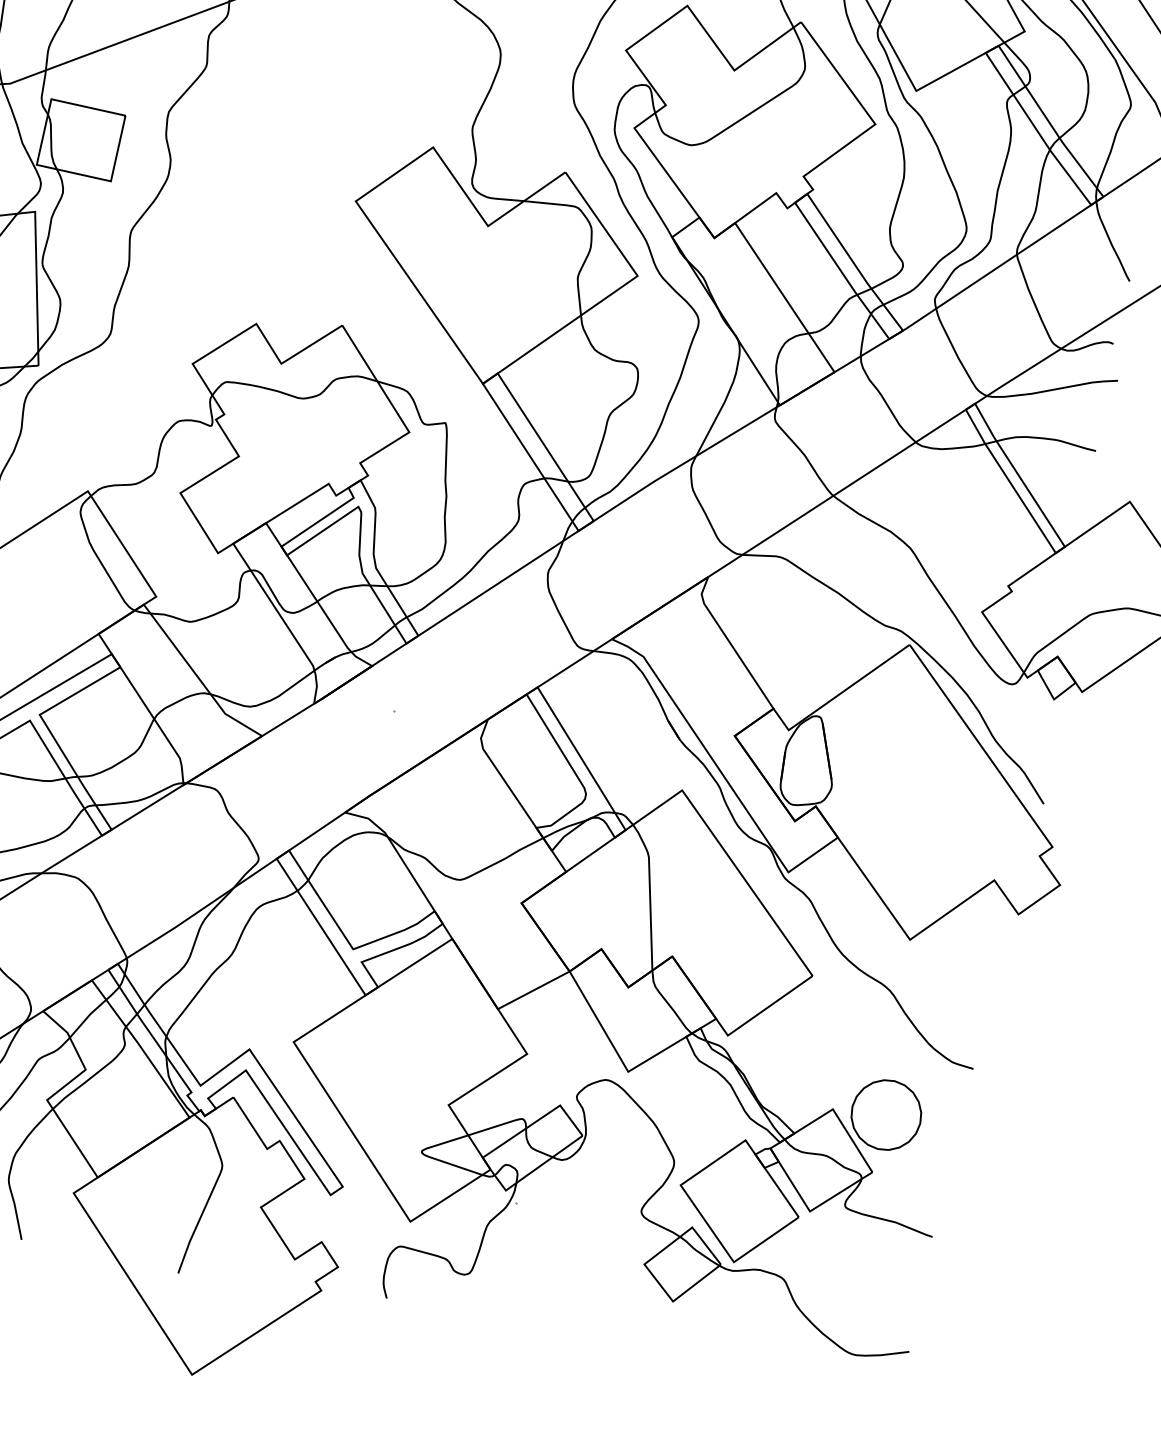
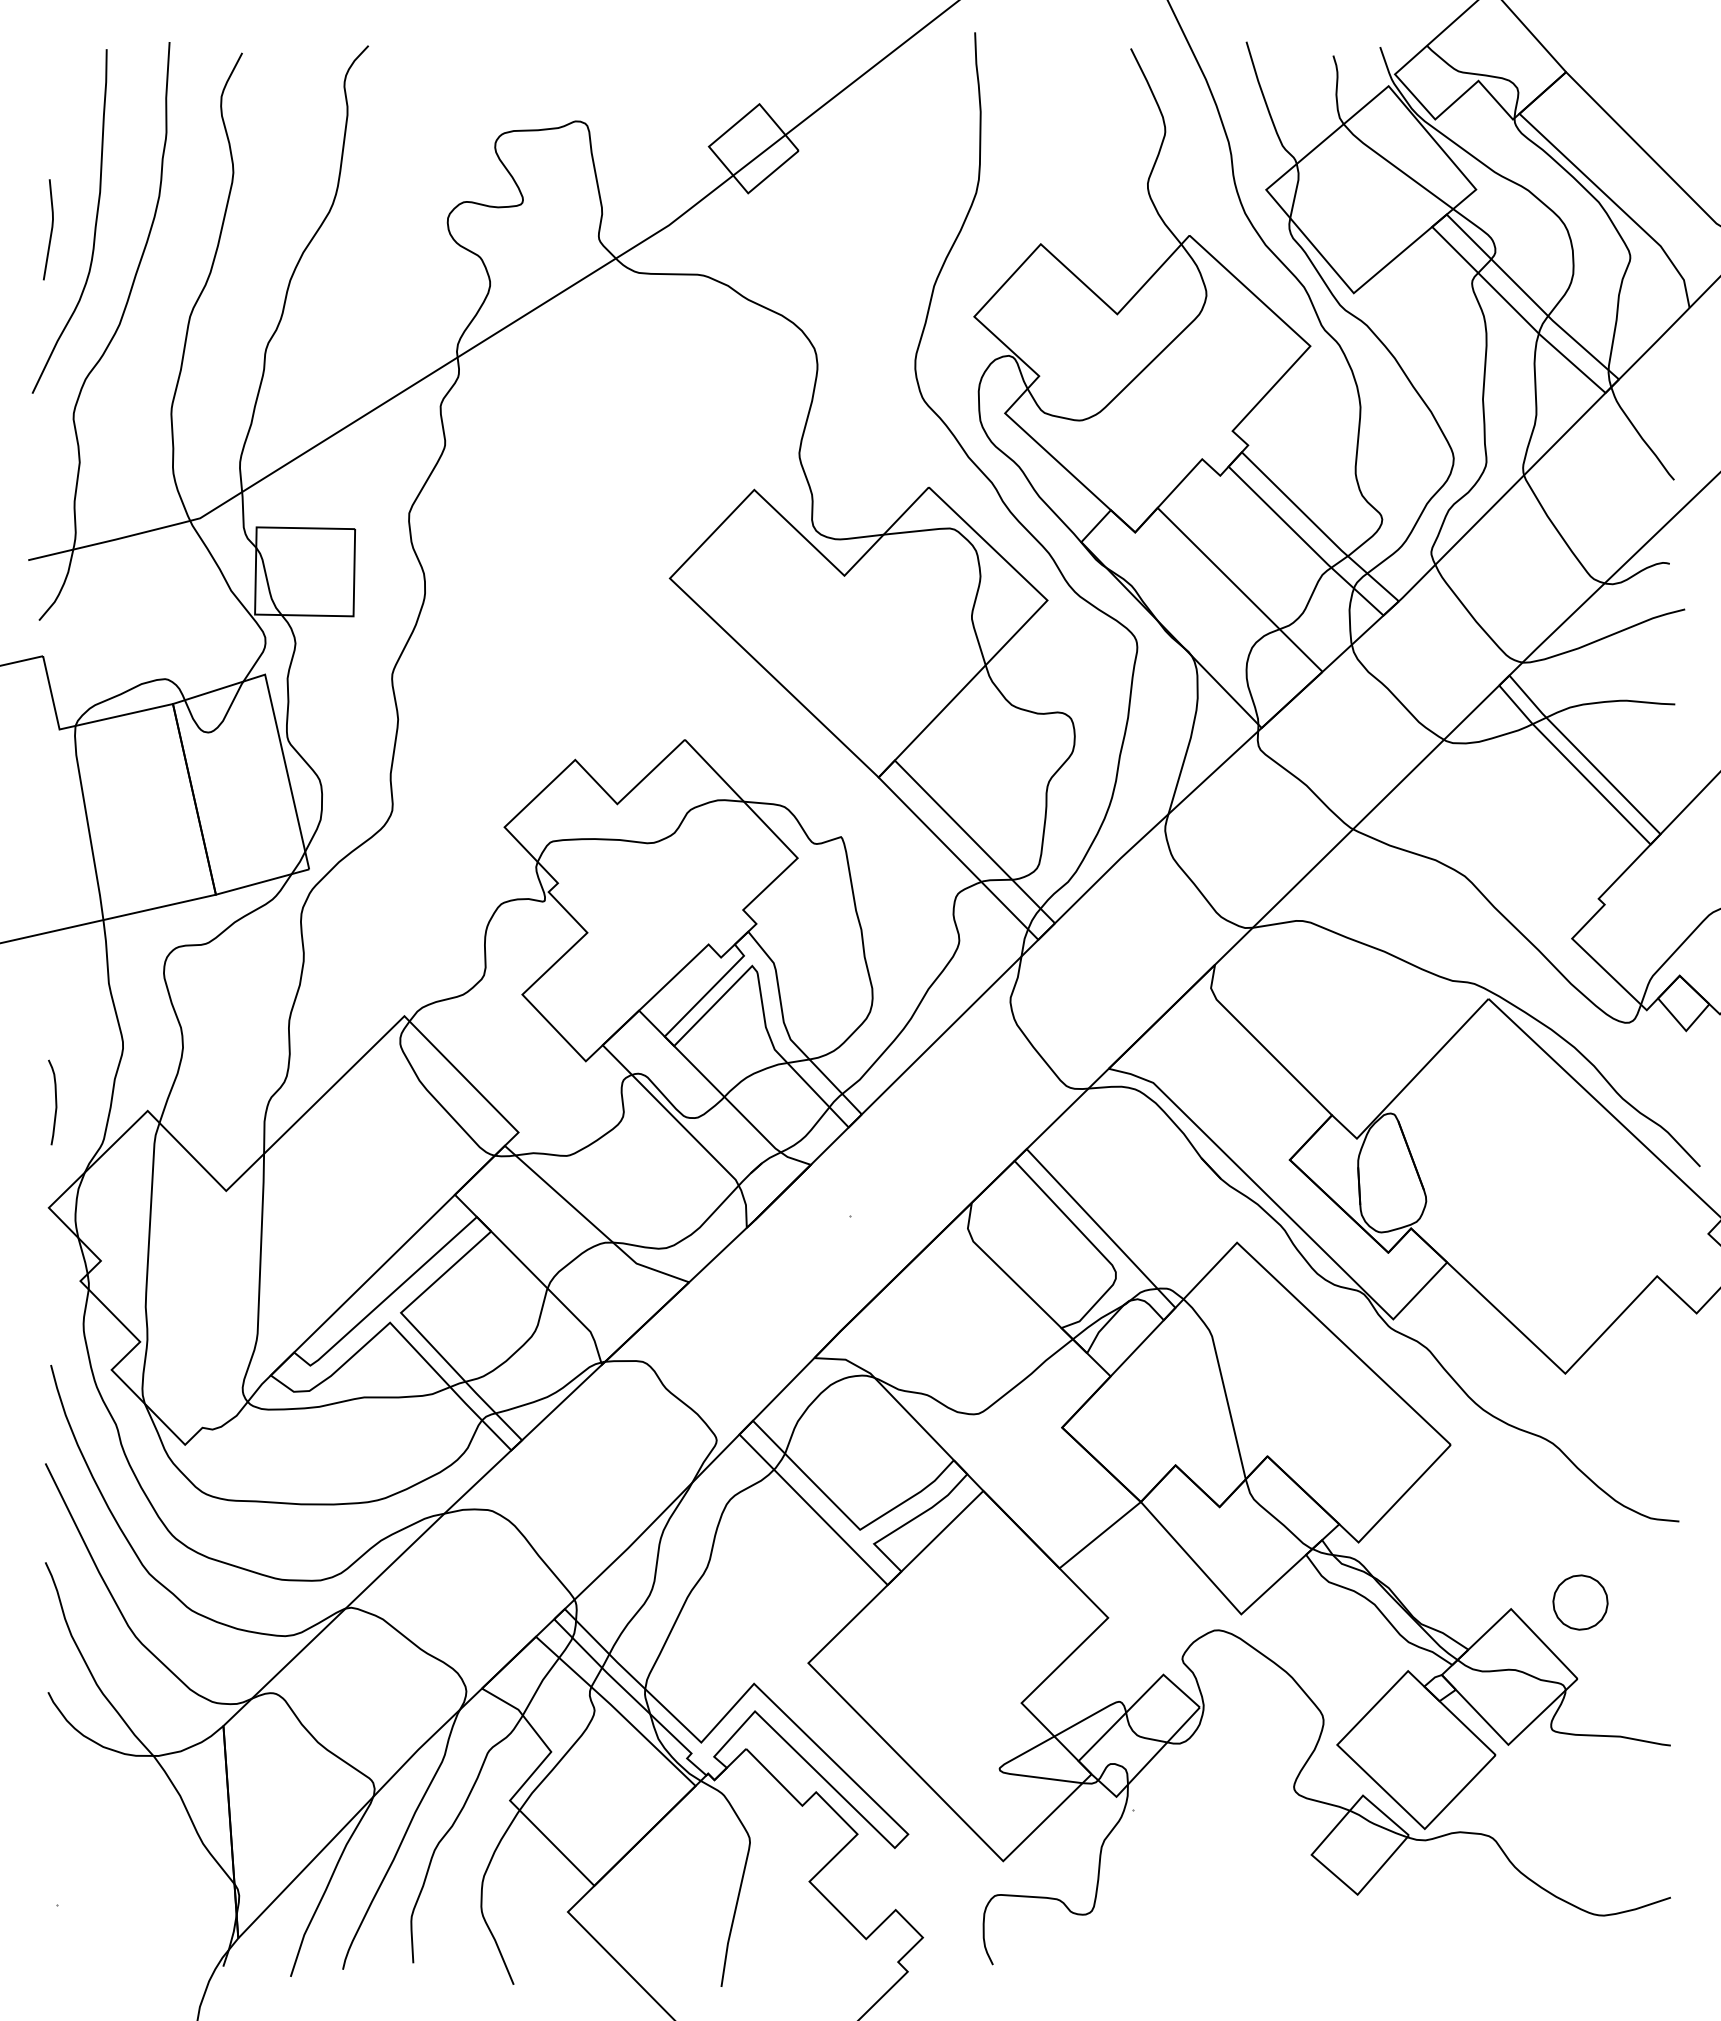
part: (886, 1115) -> (1580, 1602), size x0.6

